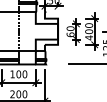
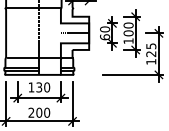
line: (46, 31) -> (74, 33), added
text: (89, 38) -> (128, 41), 400 -> 100
text: (18, 74) -> (39, 87), 100 -> 130

